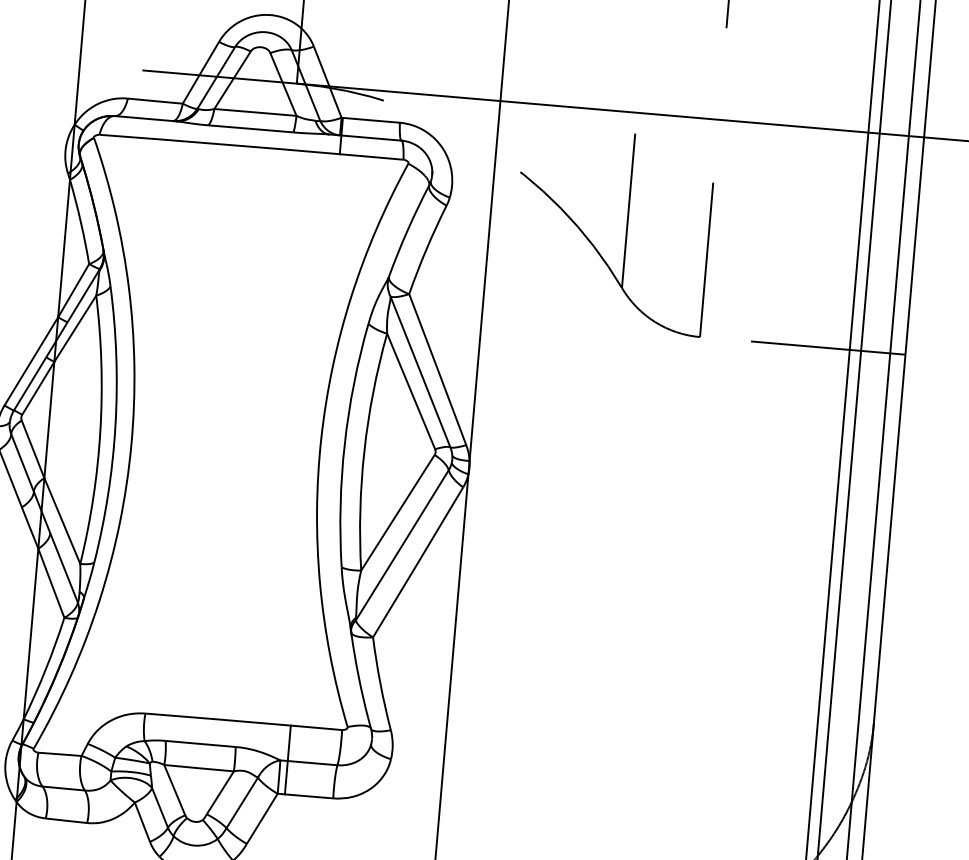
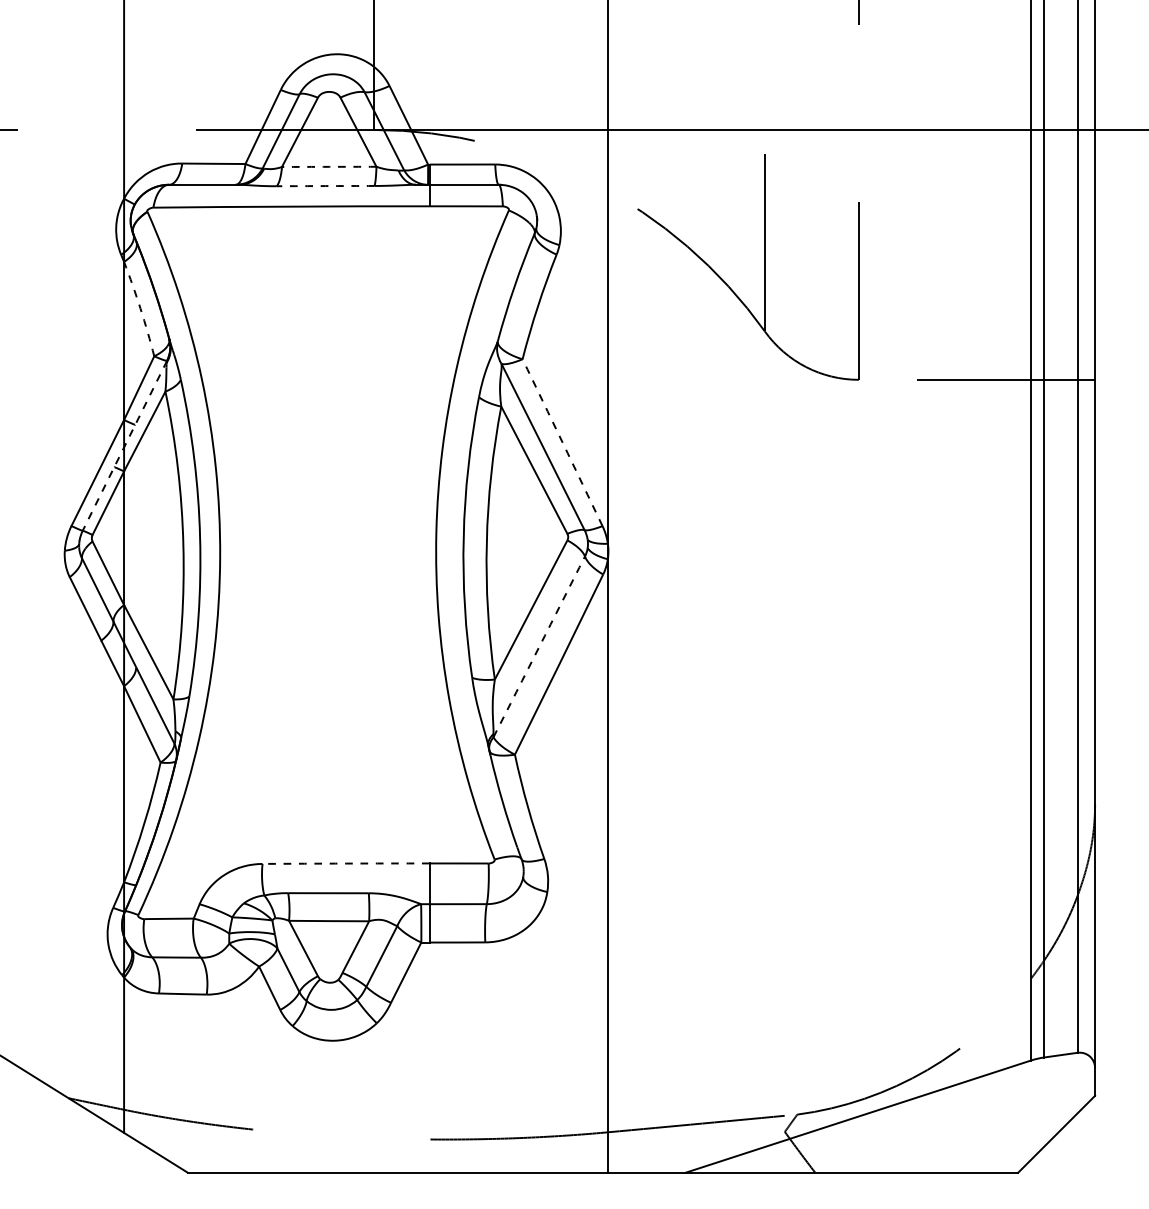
arc: (255, 112) -> (329, 166), solid -> dashed
arc: (250, 129) -> (325, 186), solid -> dashed
arc: (80, 221) -> (140, 308), solid -> dashed
line: (56, 339) -> (124, 445), solid -> dashed
arc: (437, 369) -> (562, 442), solid -> dashed
arc: (402, 545) -> (539, 646), solid -> dashed
arc: (218, 719) -> (346, 863), solid -> dashed

